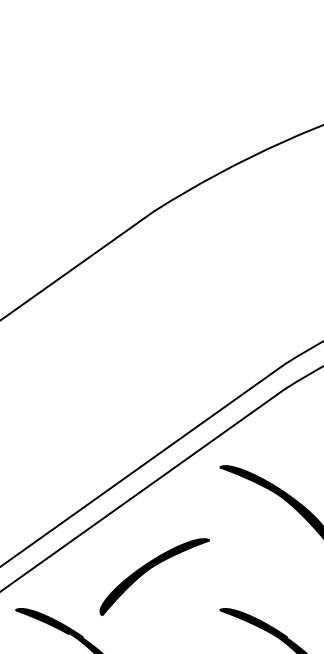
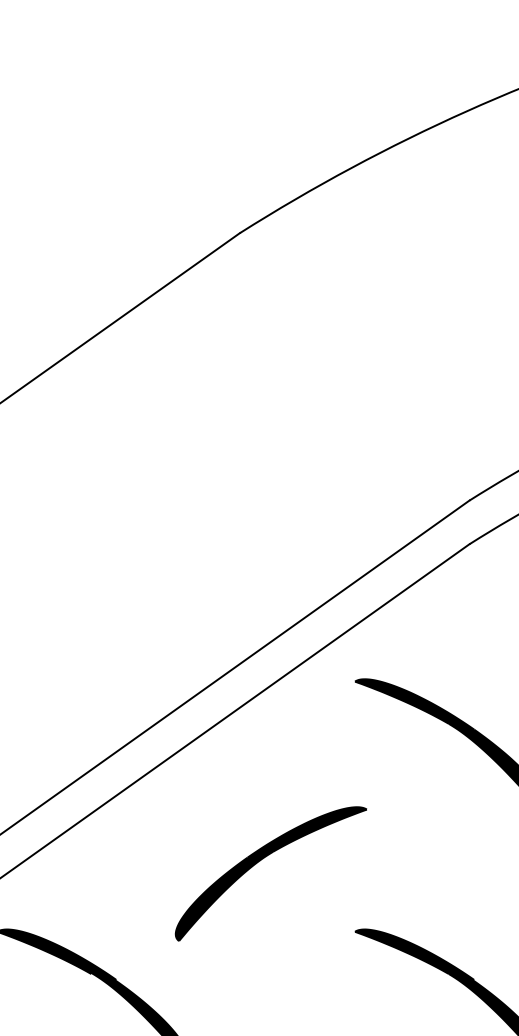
part: (150, 569) -> (263, 860), moved

